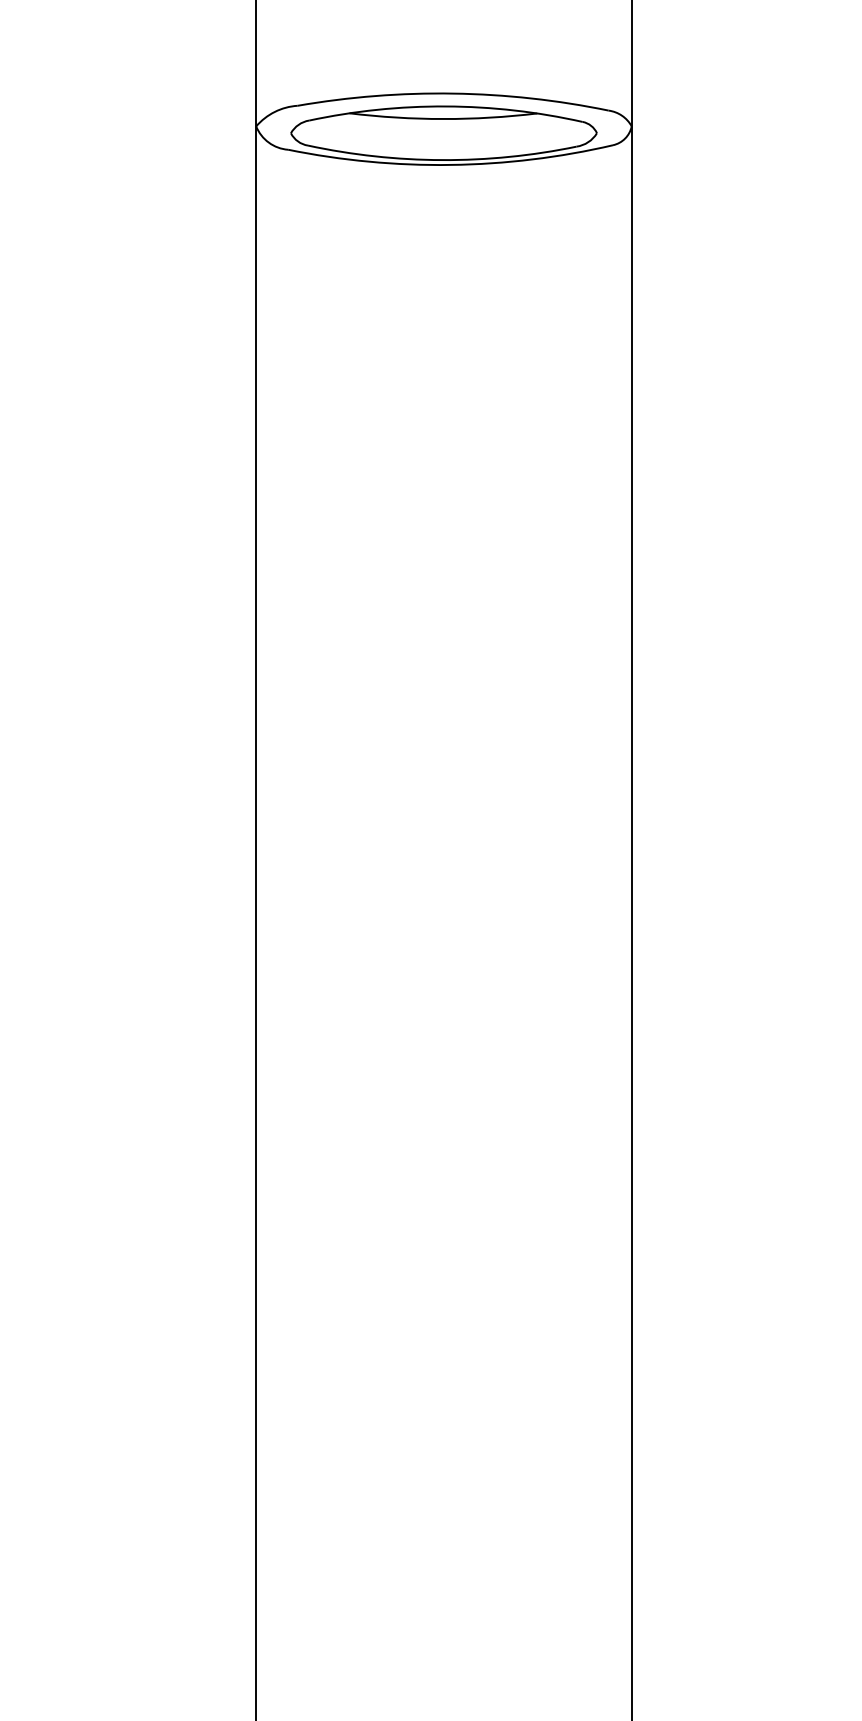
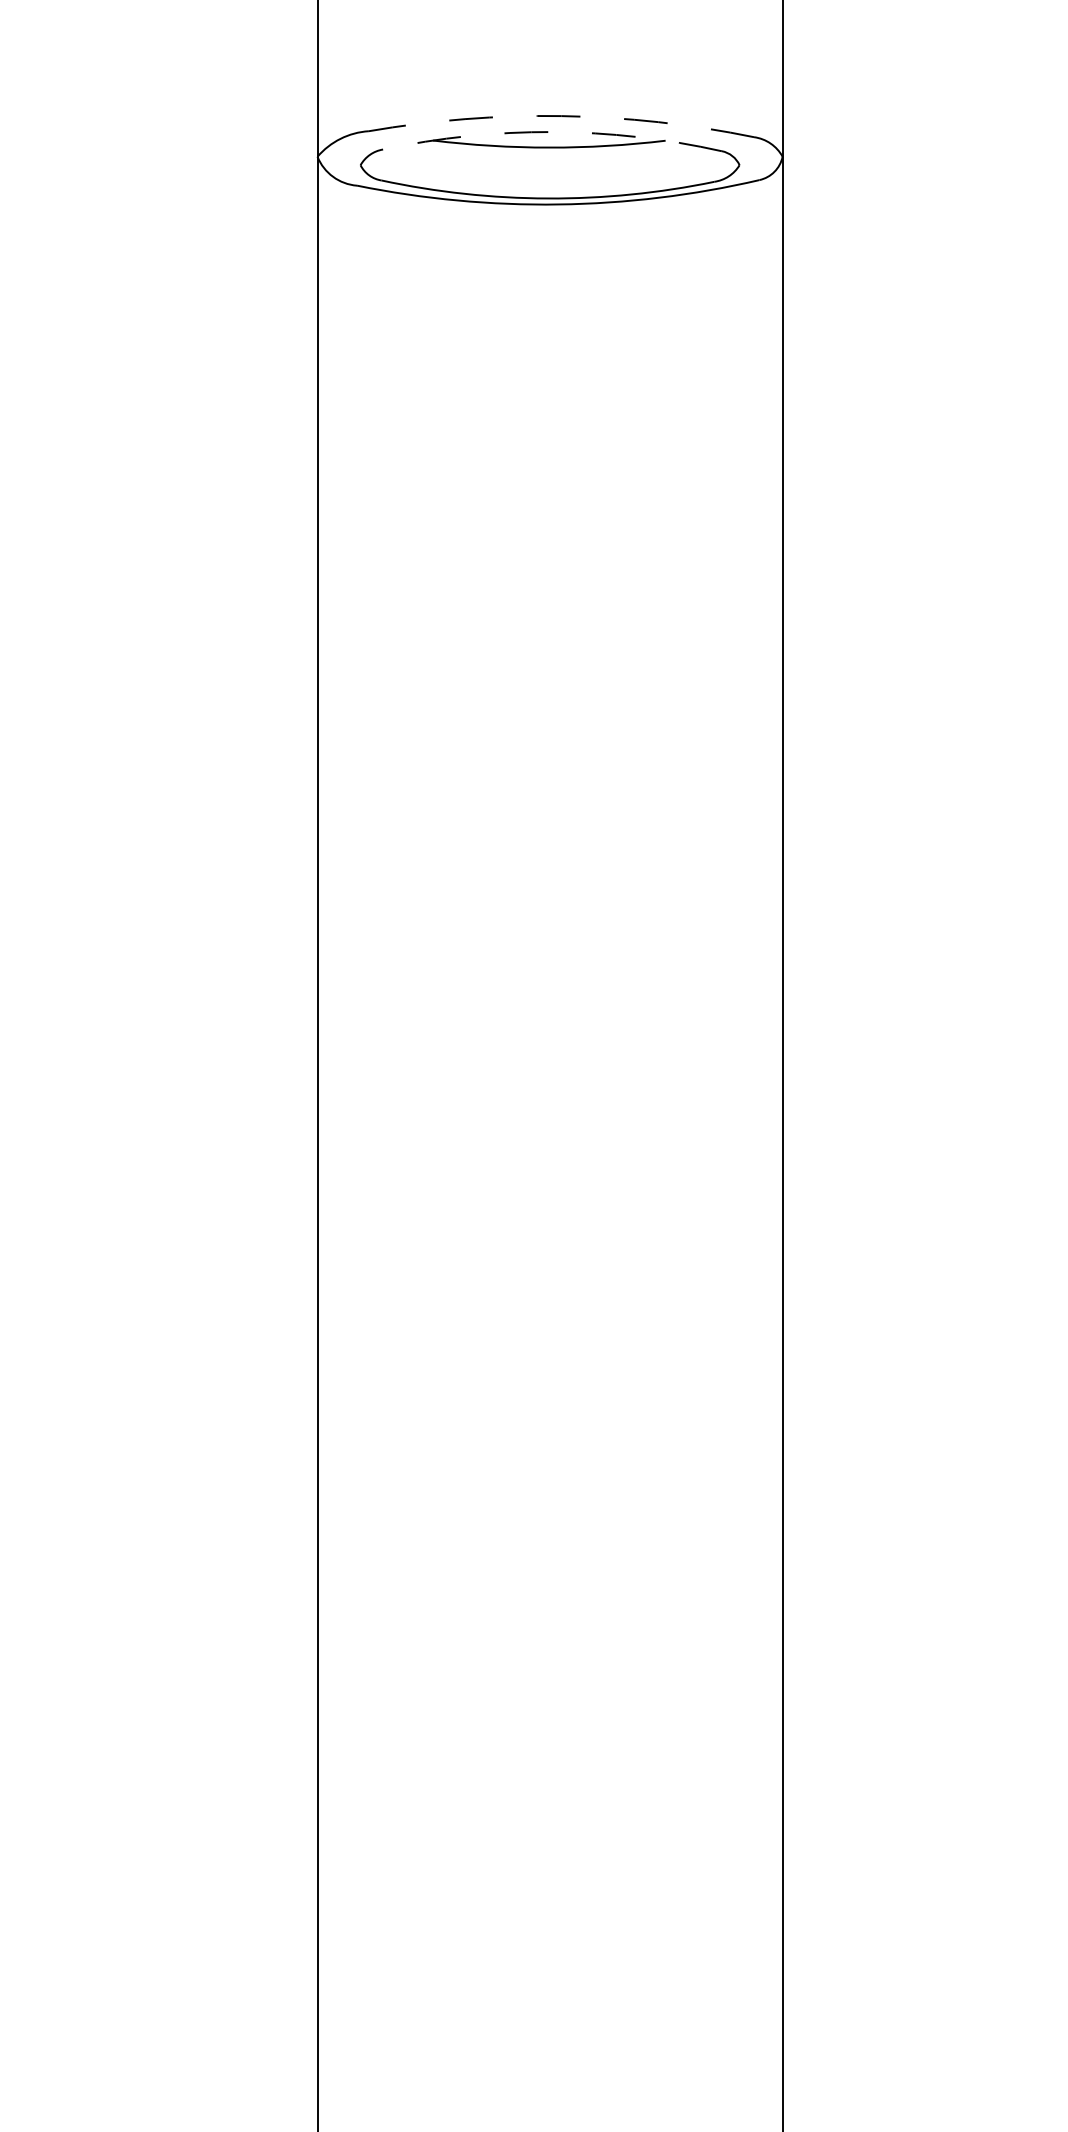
arc: (453, 93) -> (561, 115), solid -> dashed
arc: (446, 106) -> (553, 132), solid -> dashed

